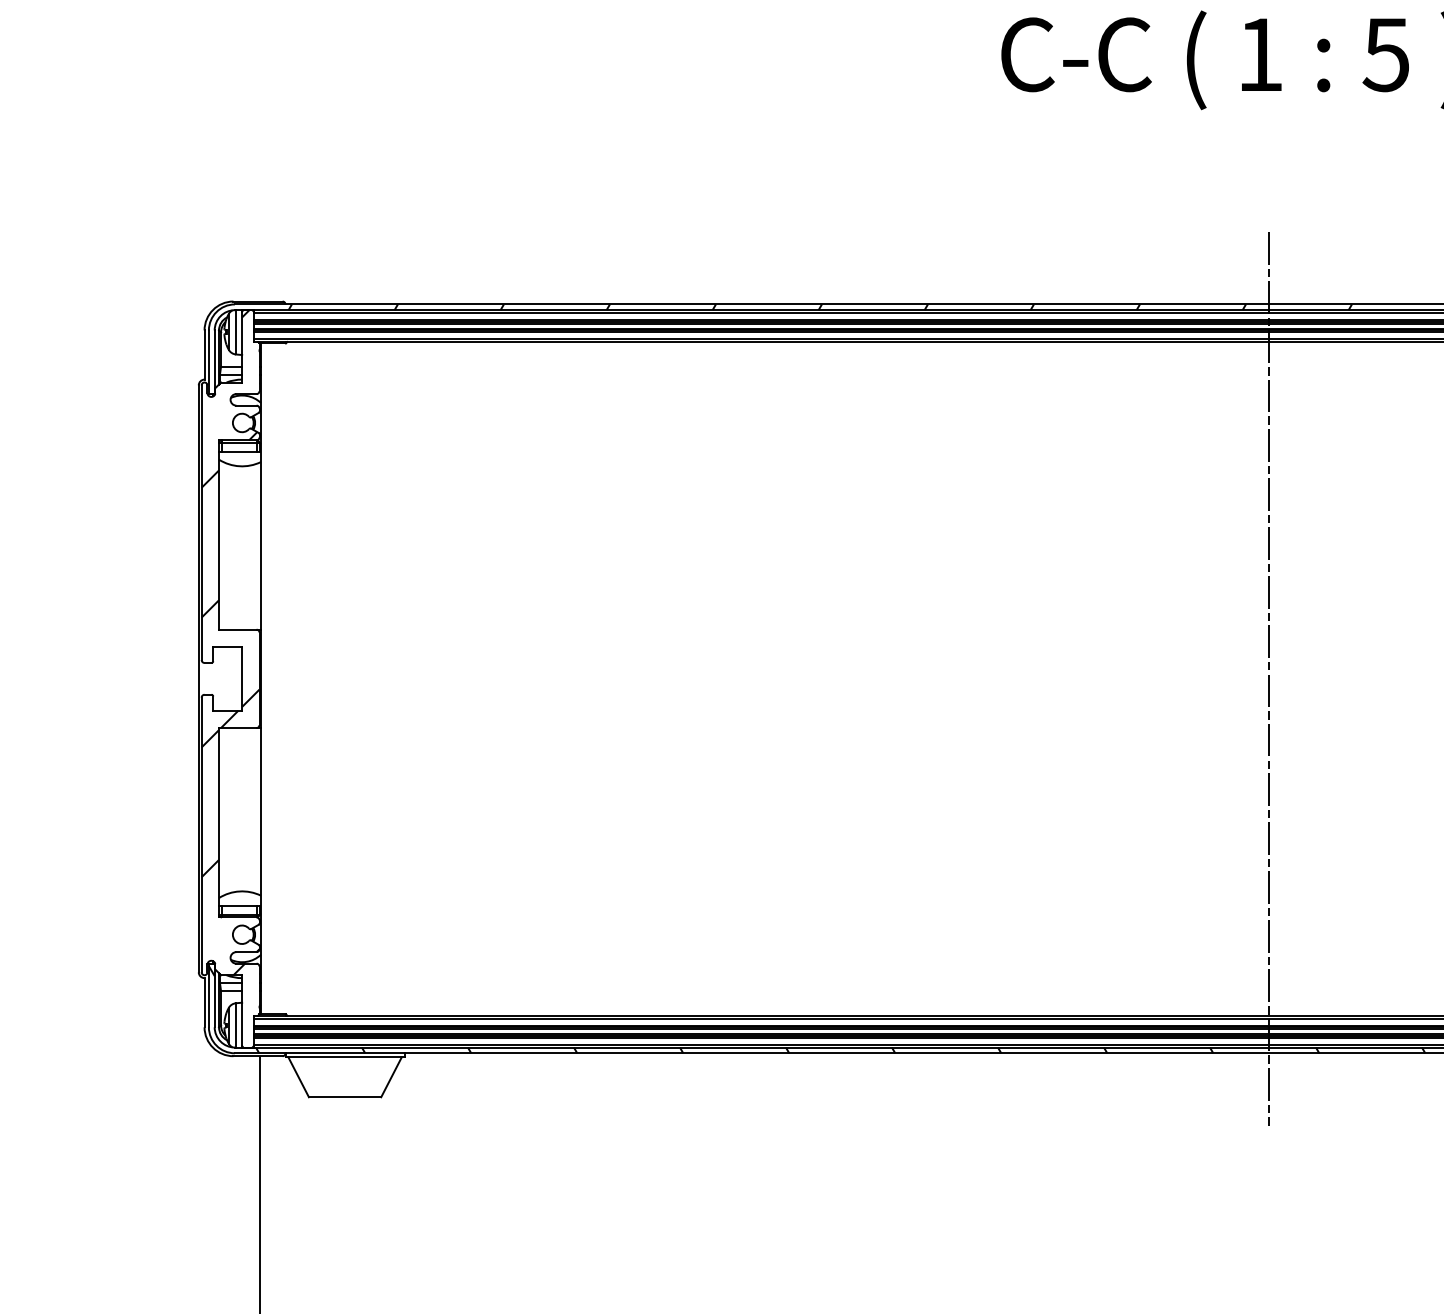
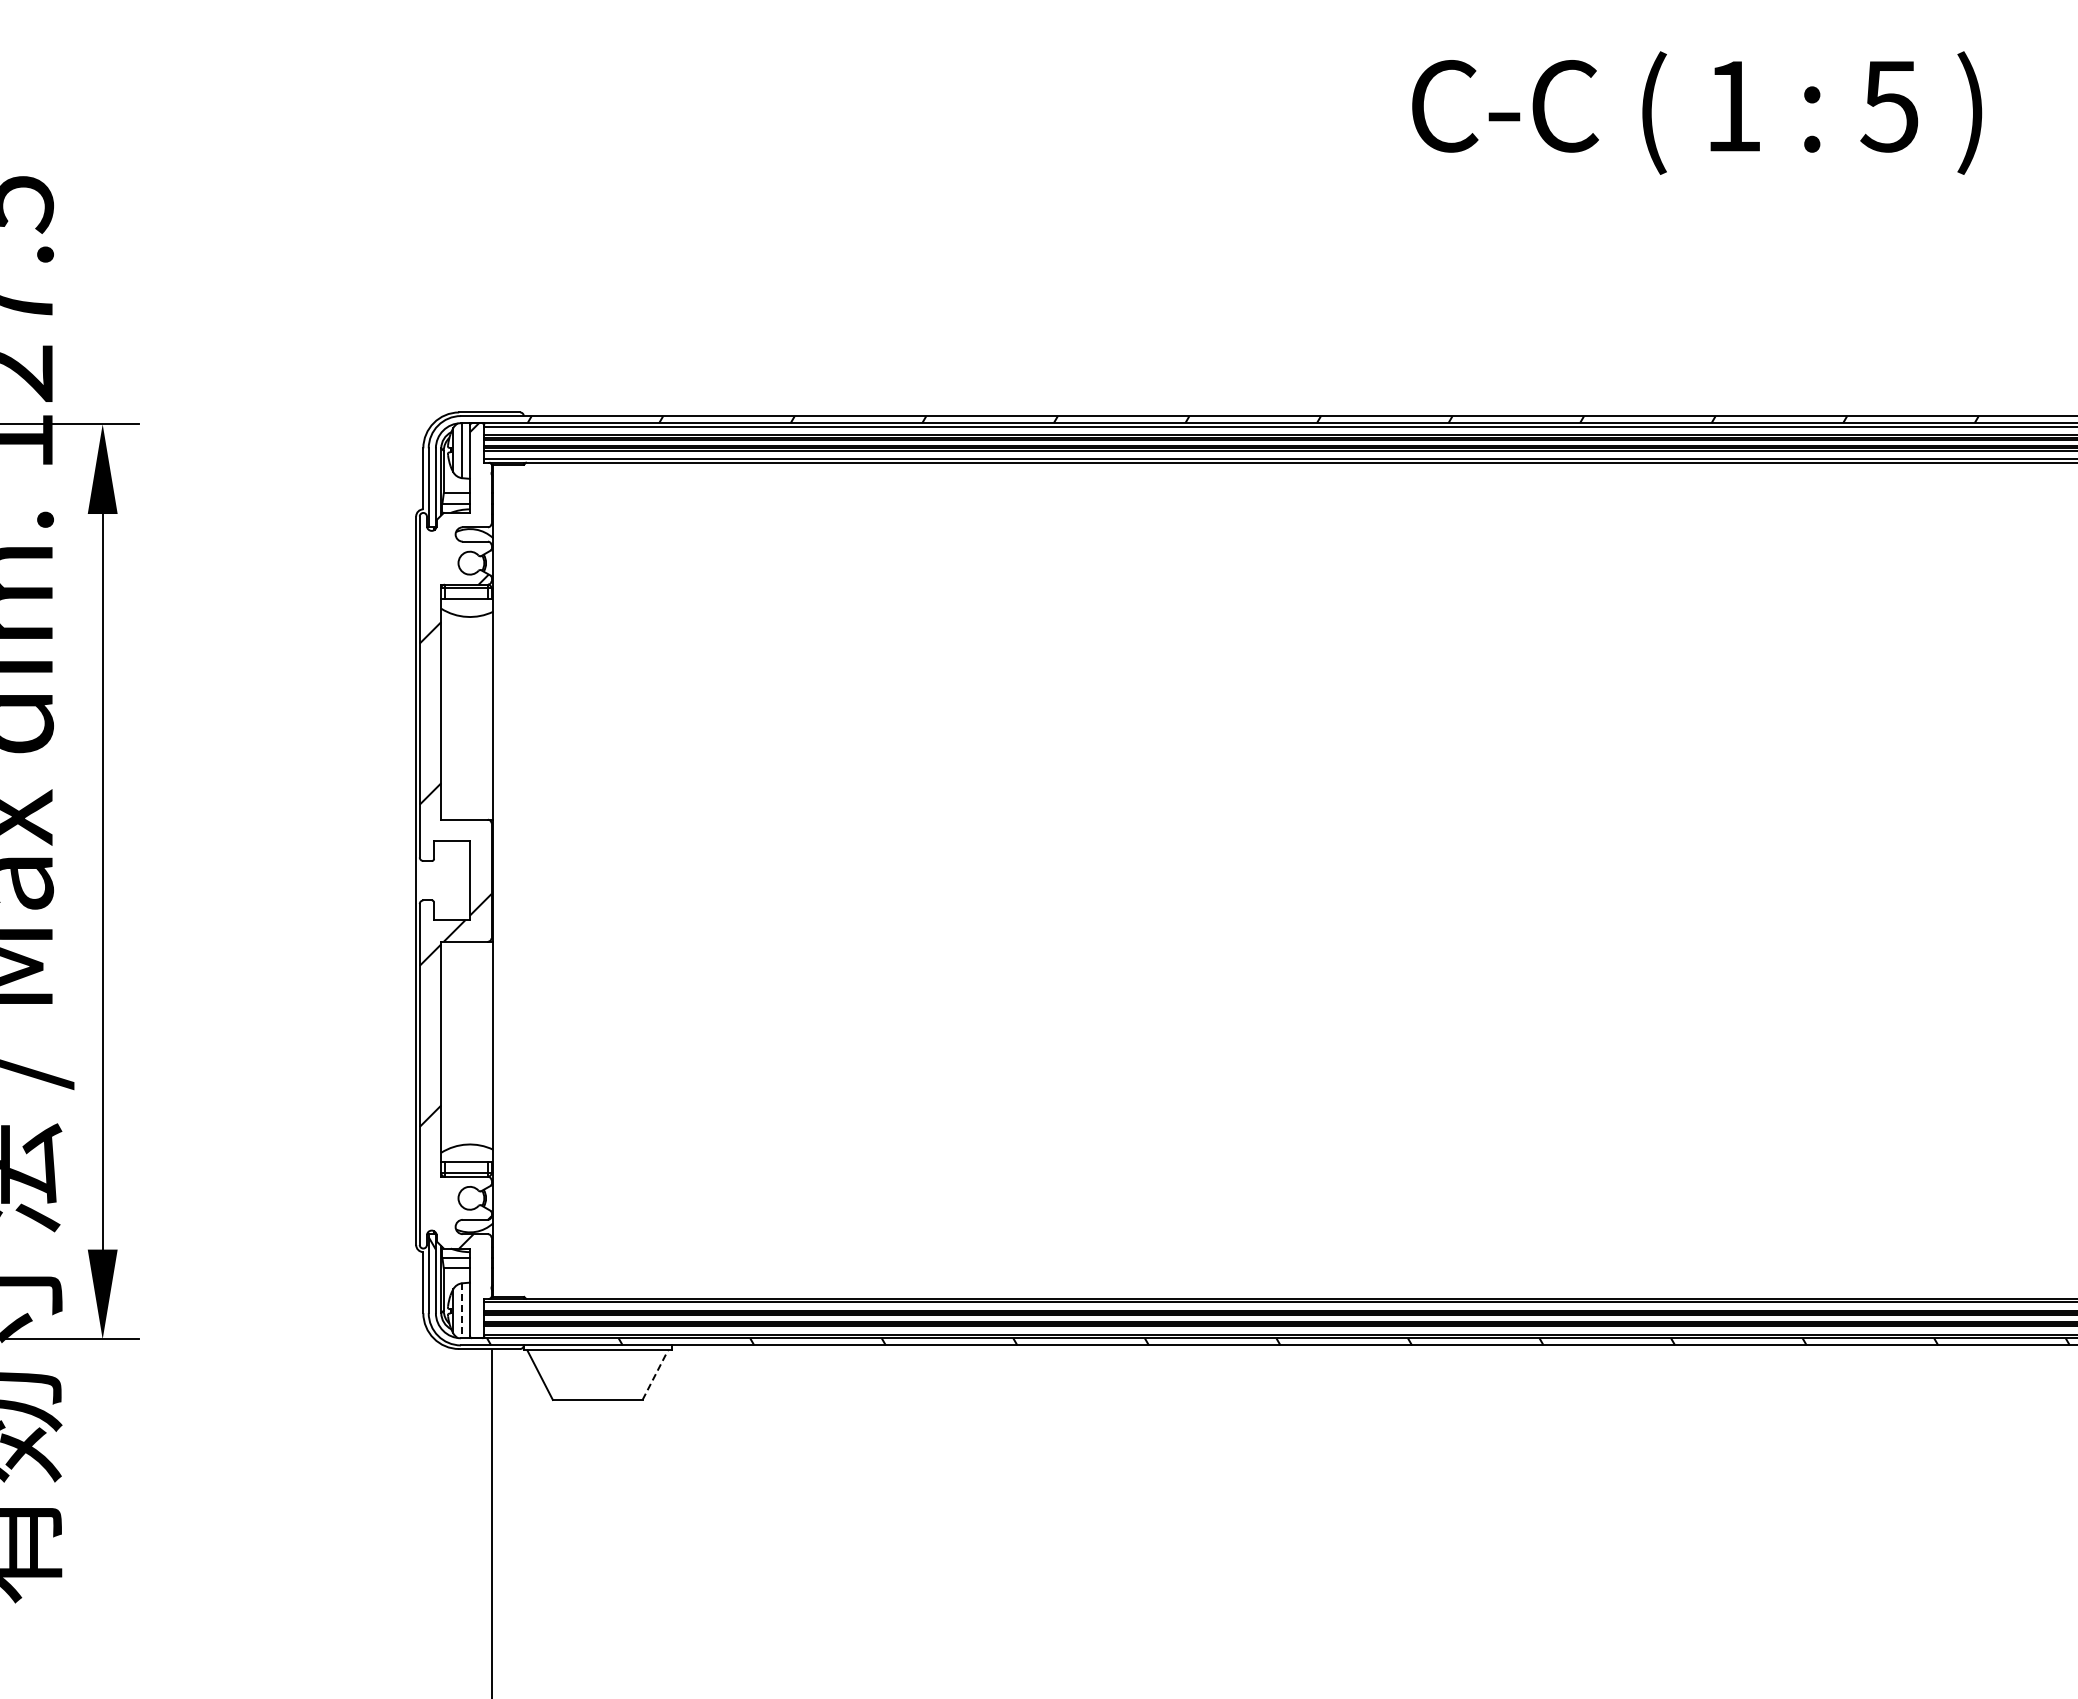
line: (1268, 678) -> (1743, 880), removed
line: (236, 1025) -> (462, 1311), solid -> dashed
line: (391, 1077) -> (655, 1375), solid -> dashed

